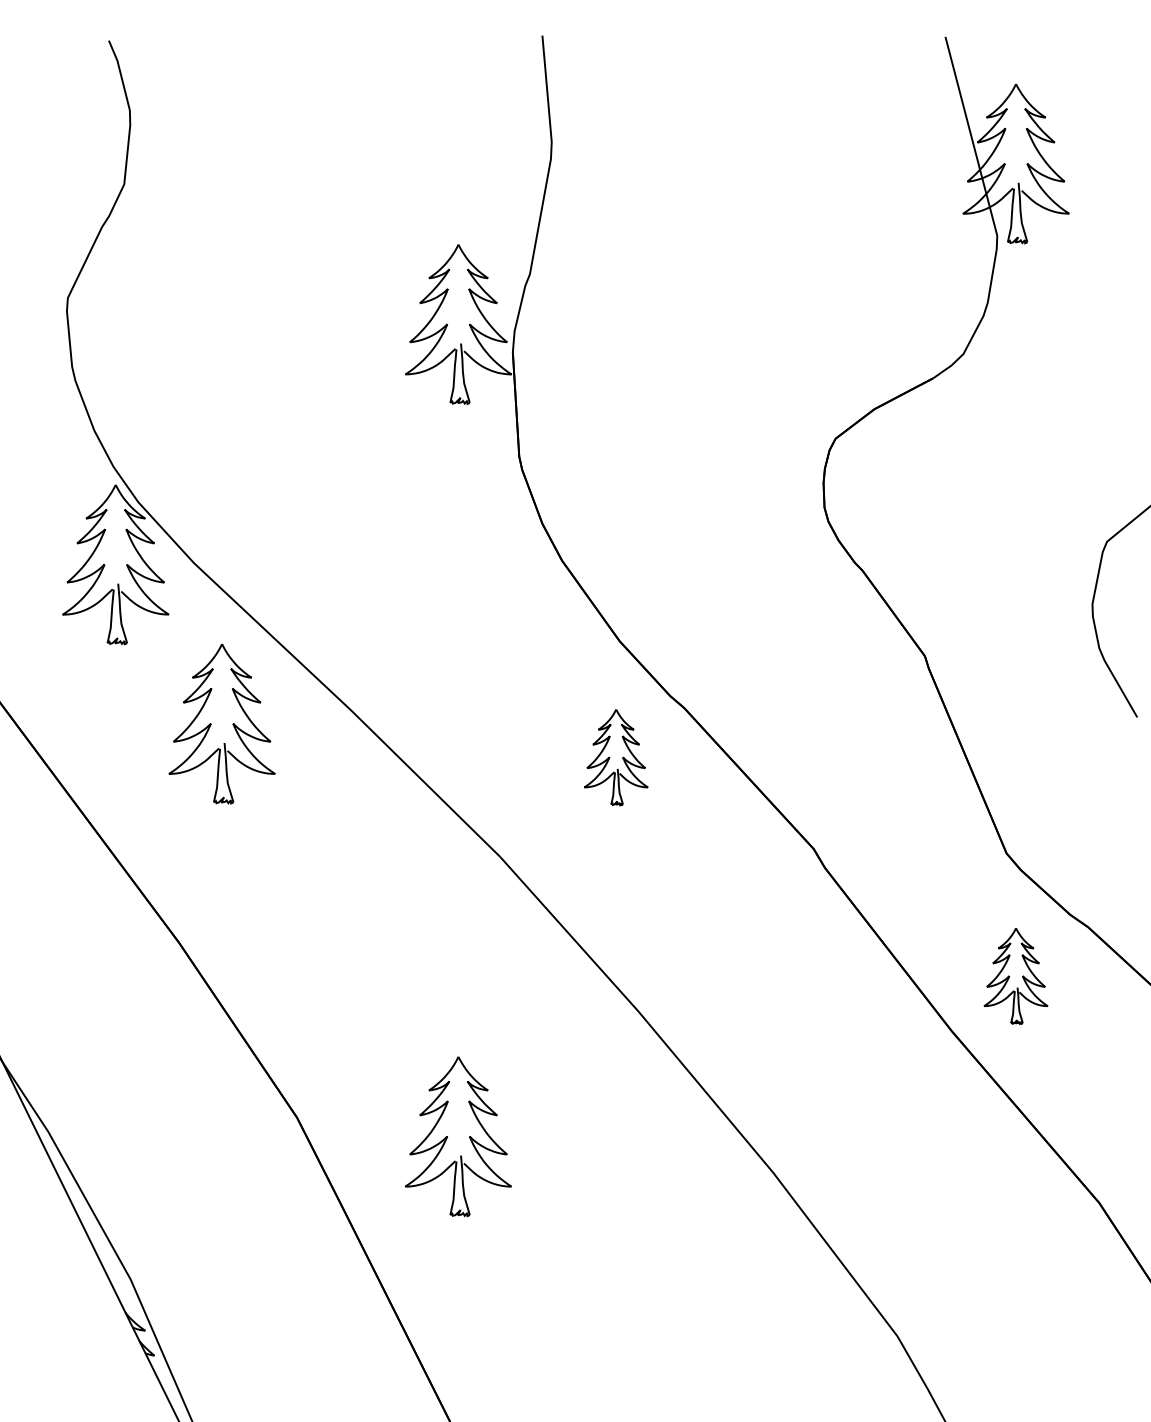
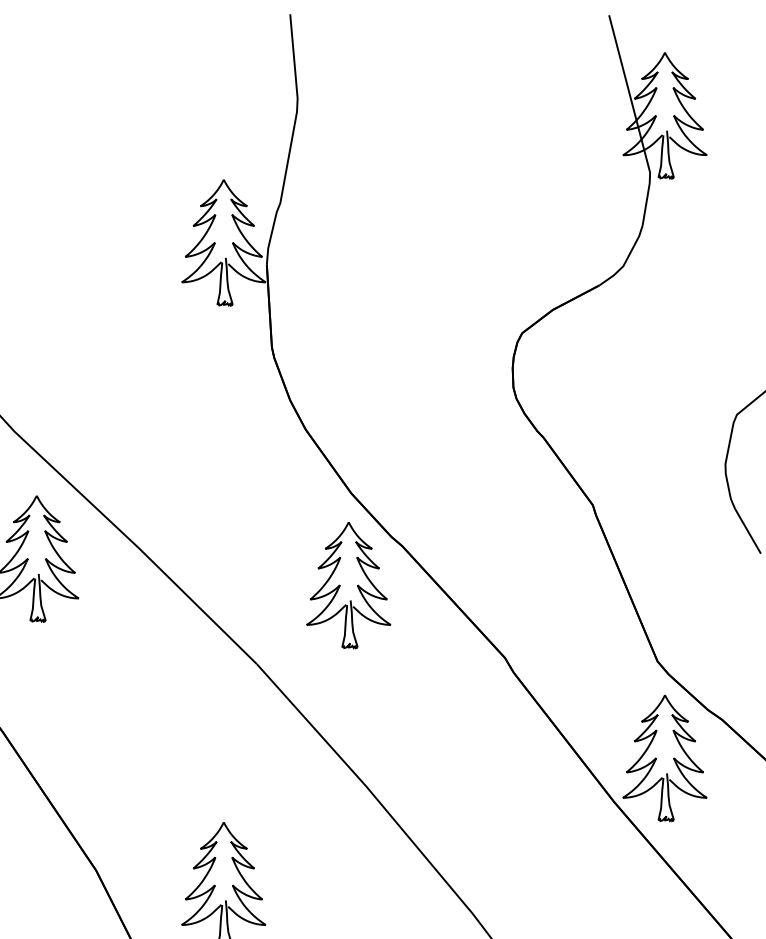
part: (615, 757) -> (348, 585), size x1.67
part: (1015, 976) -> (664, 758), size x1.67

